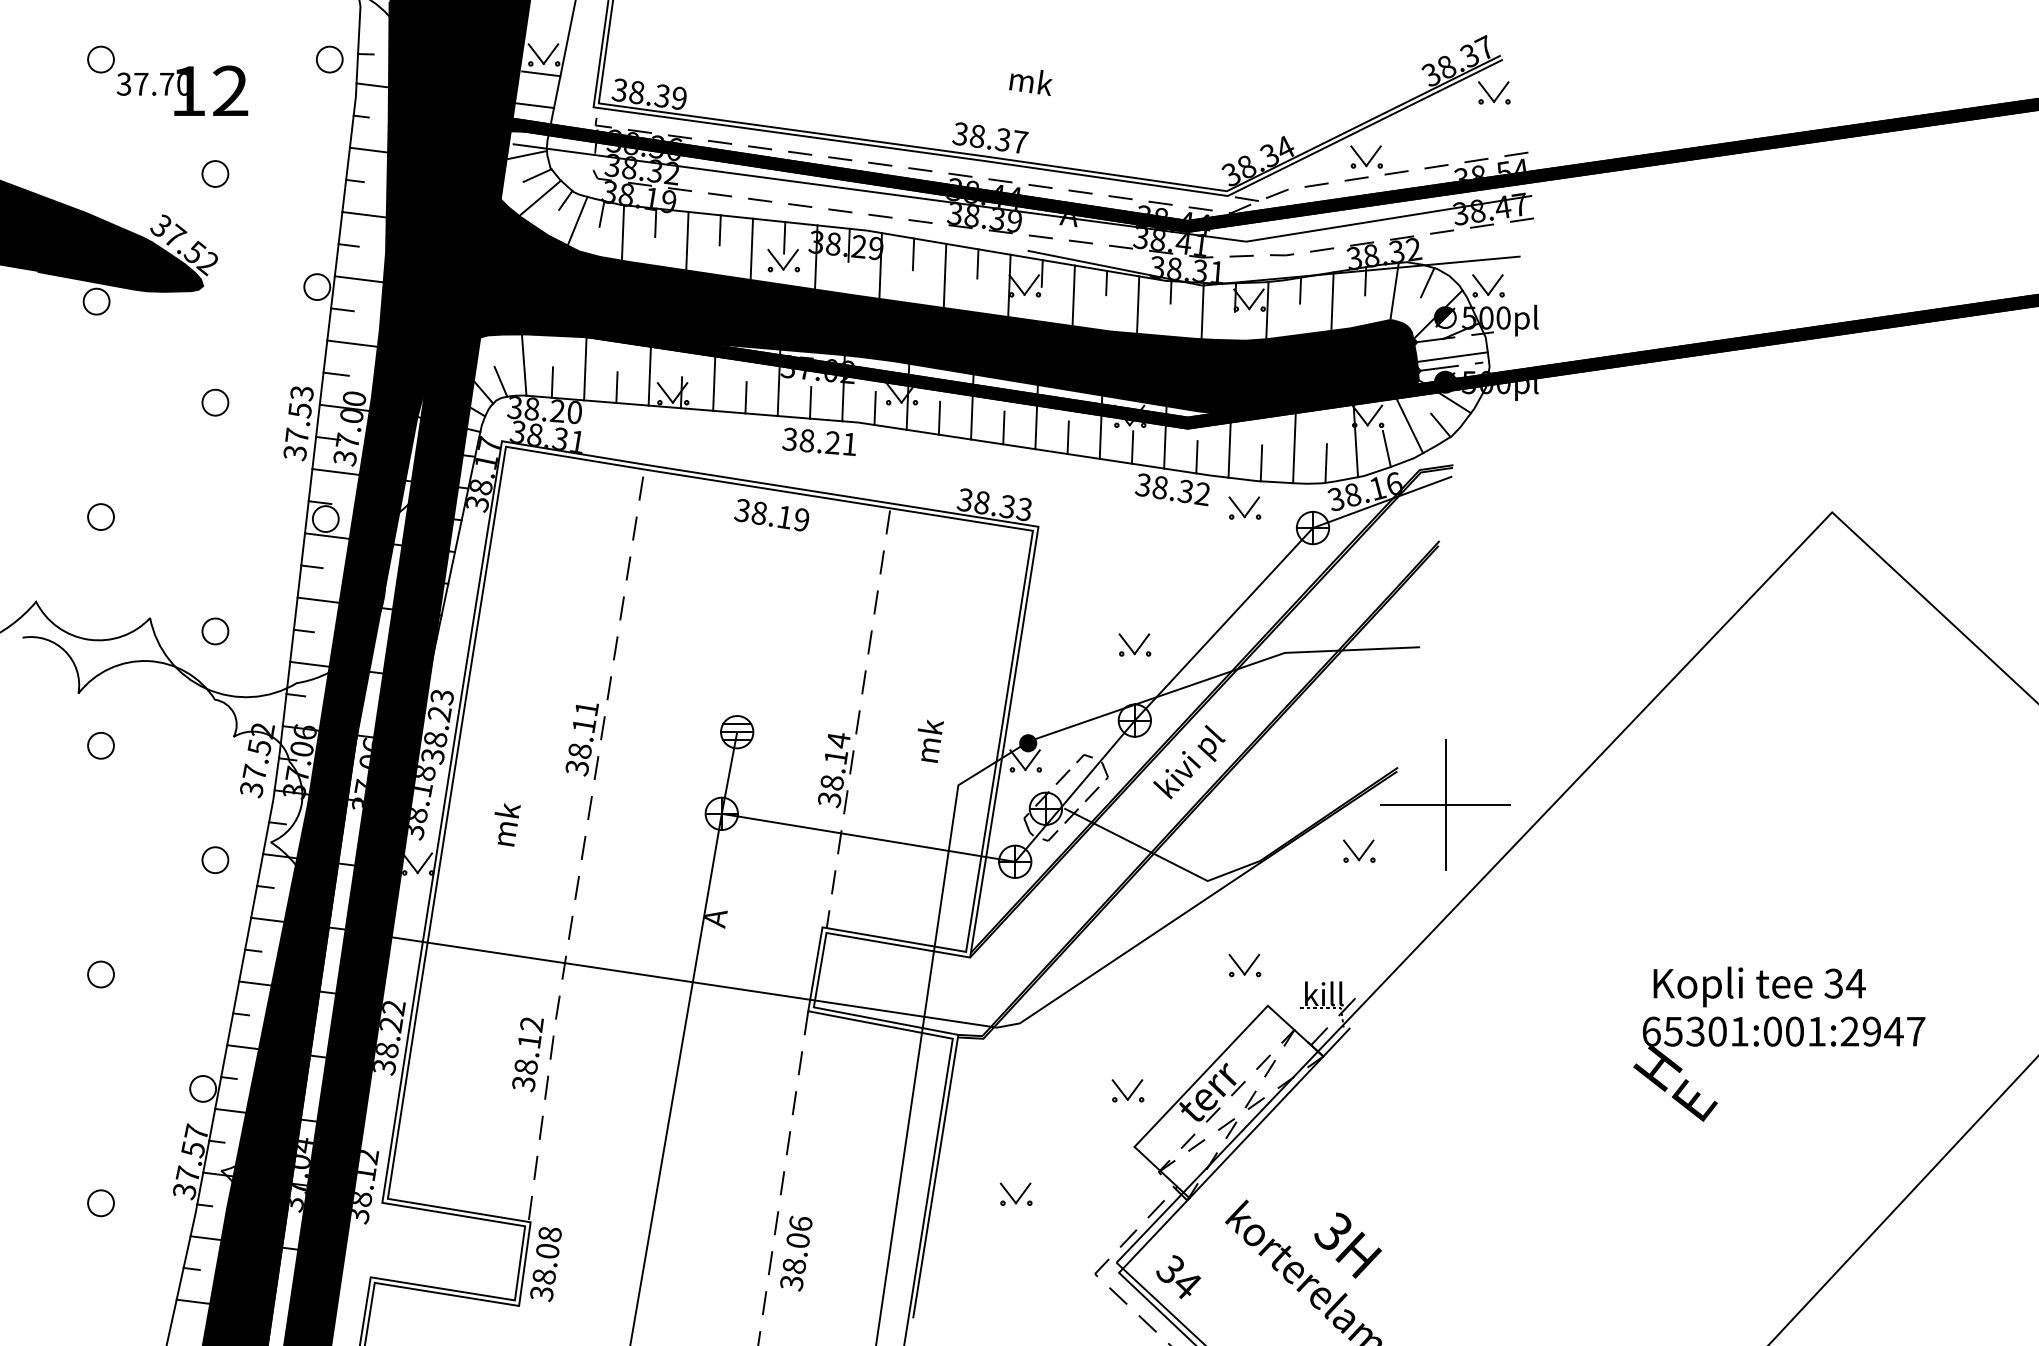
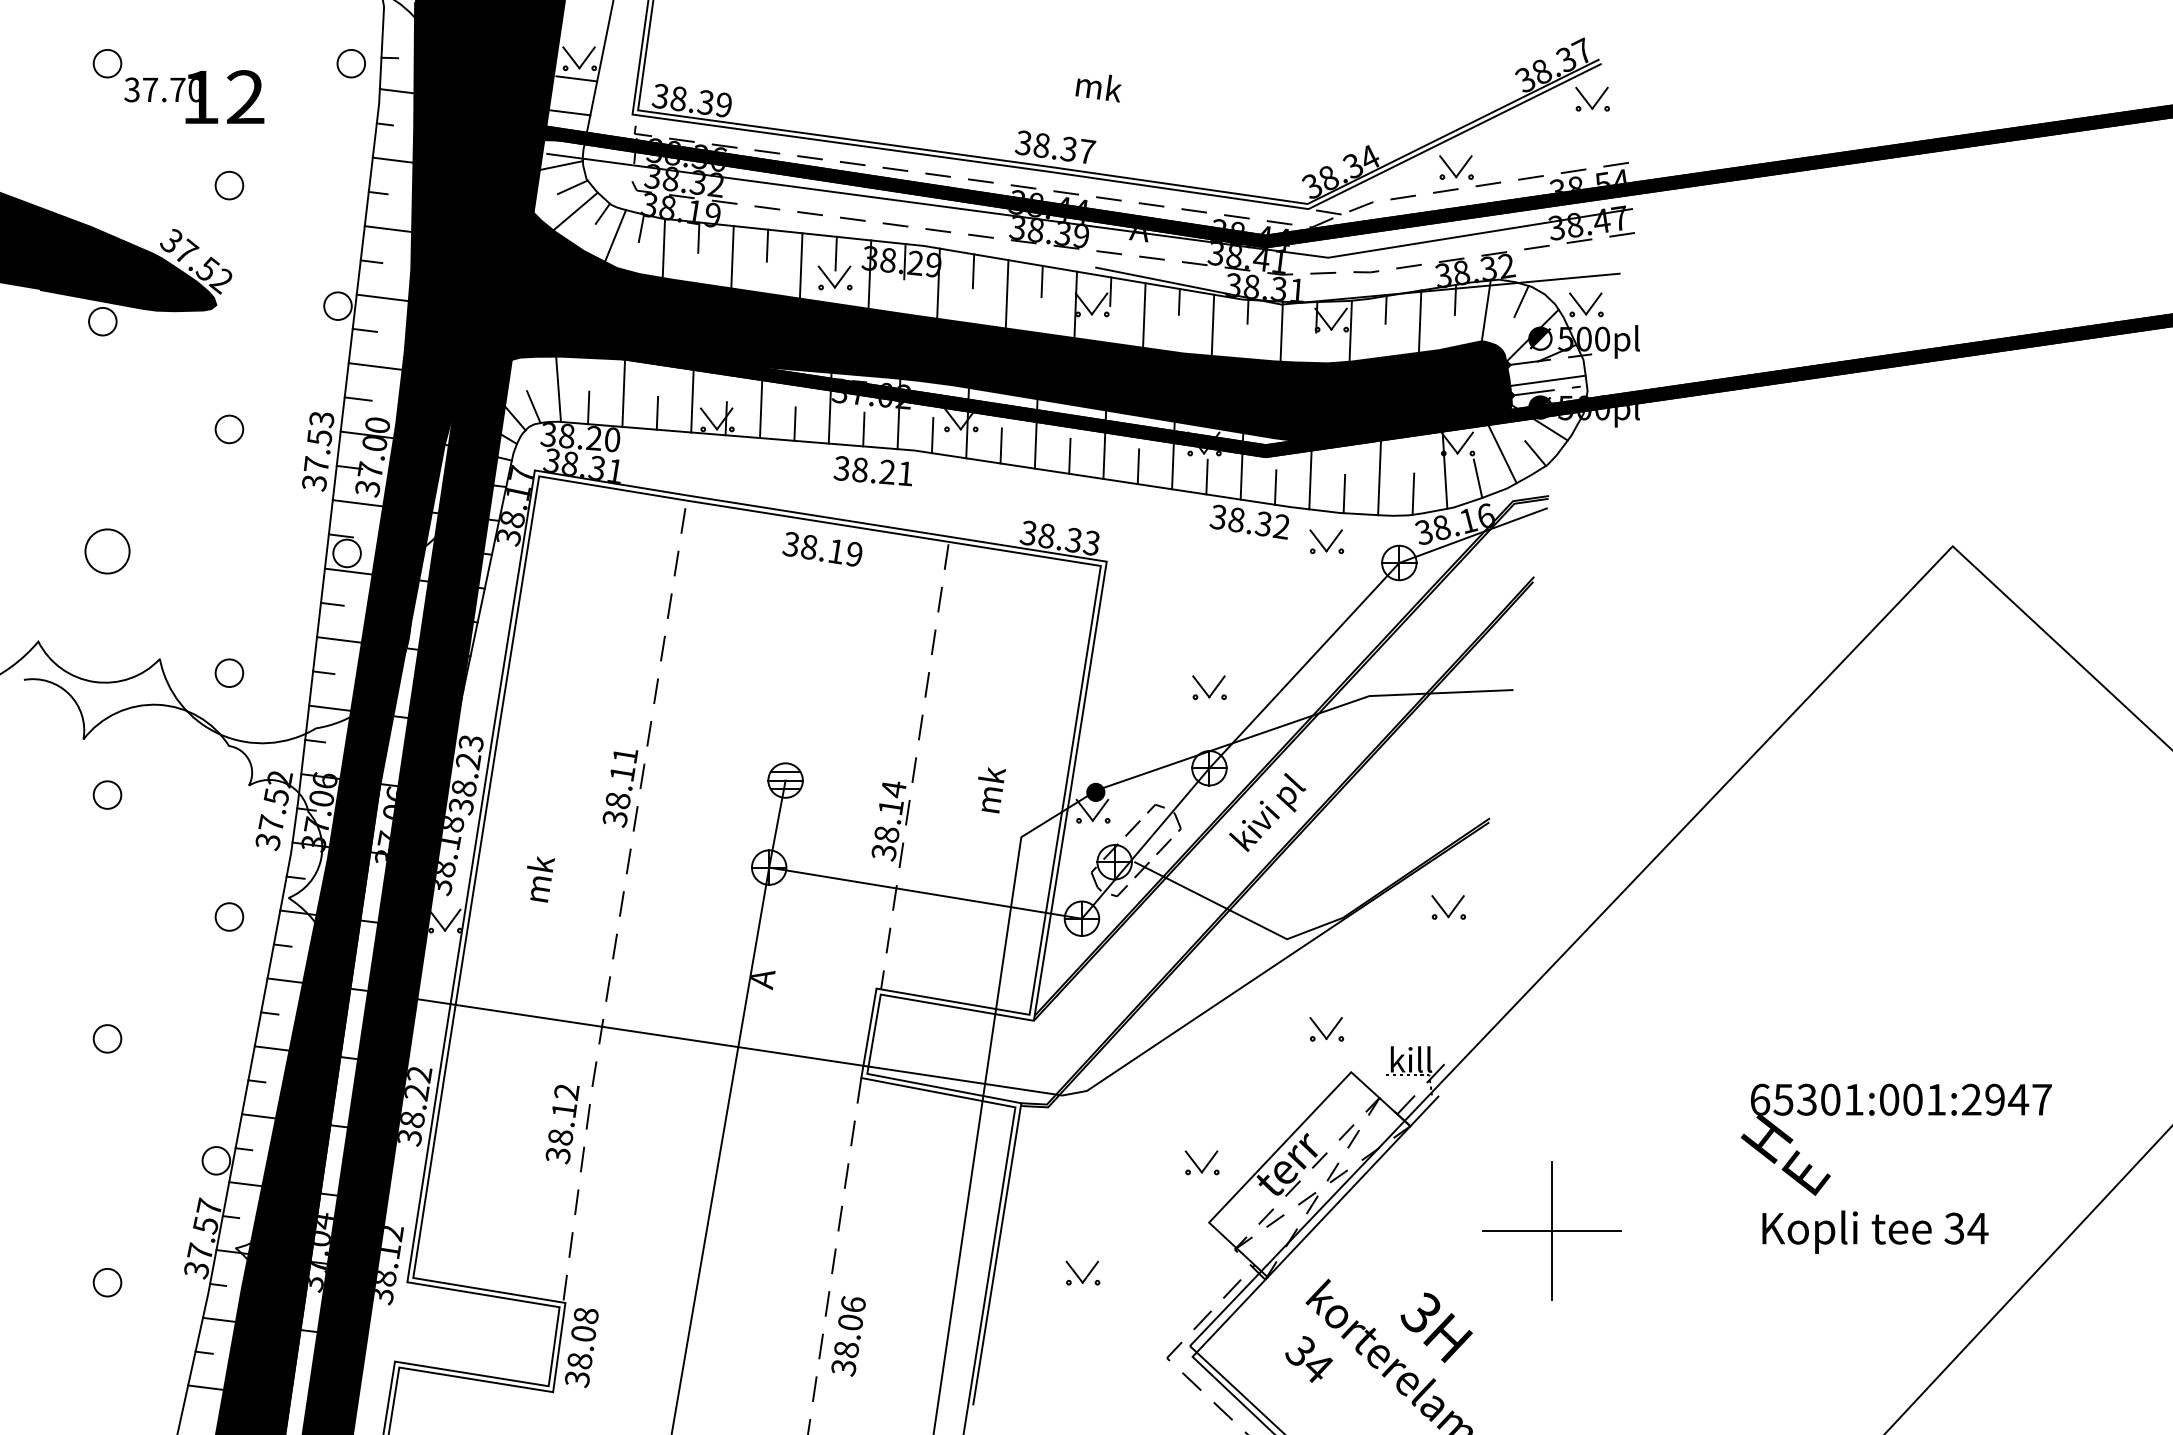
part: (101, 516) -> (107, 550), size x1.6
part: (1445, 804) -> (1551, 1230), moved
text: (1759, 986) -> (1875, 1231), moved
text: (1178, 1277) -> (1309, 1359), moved

